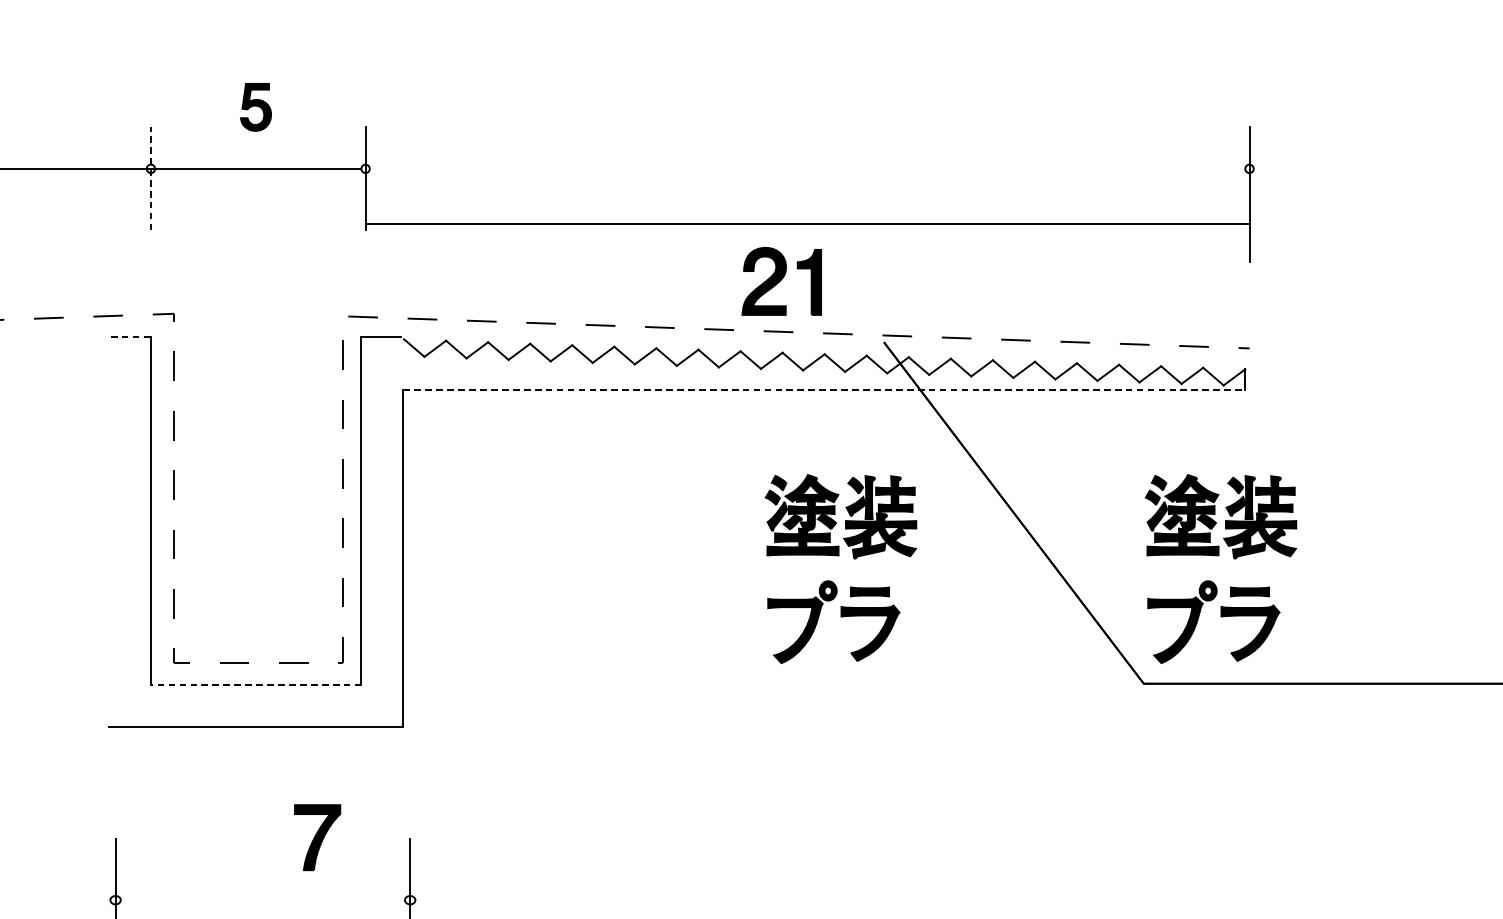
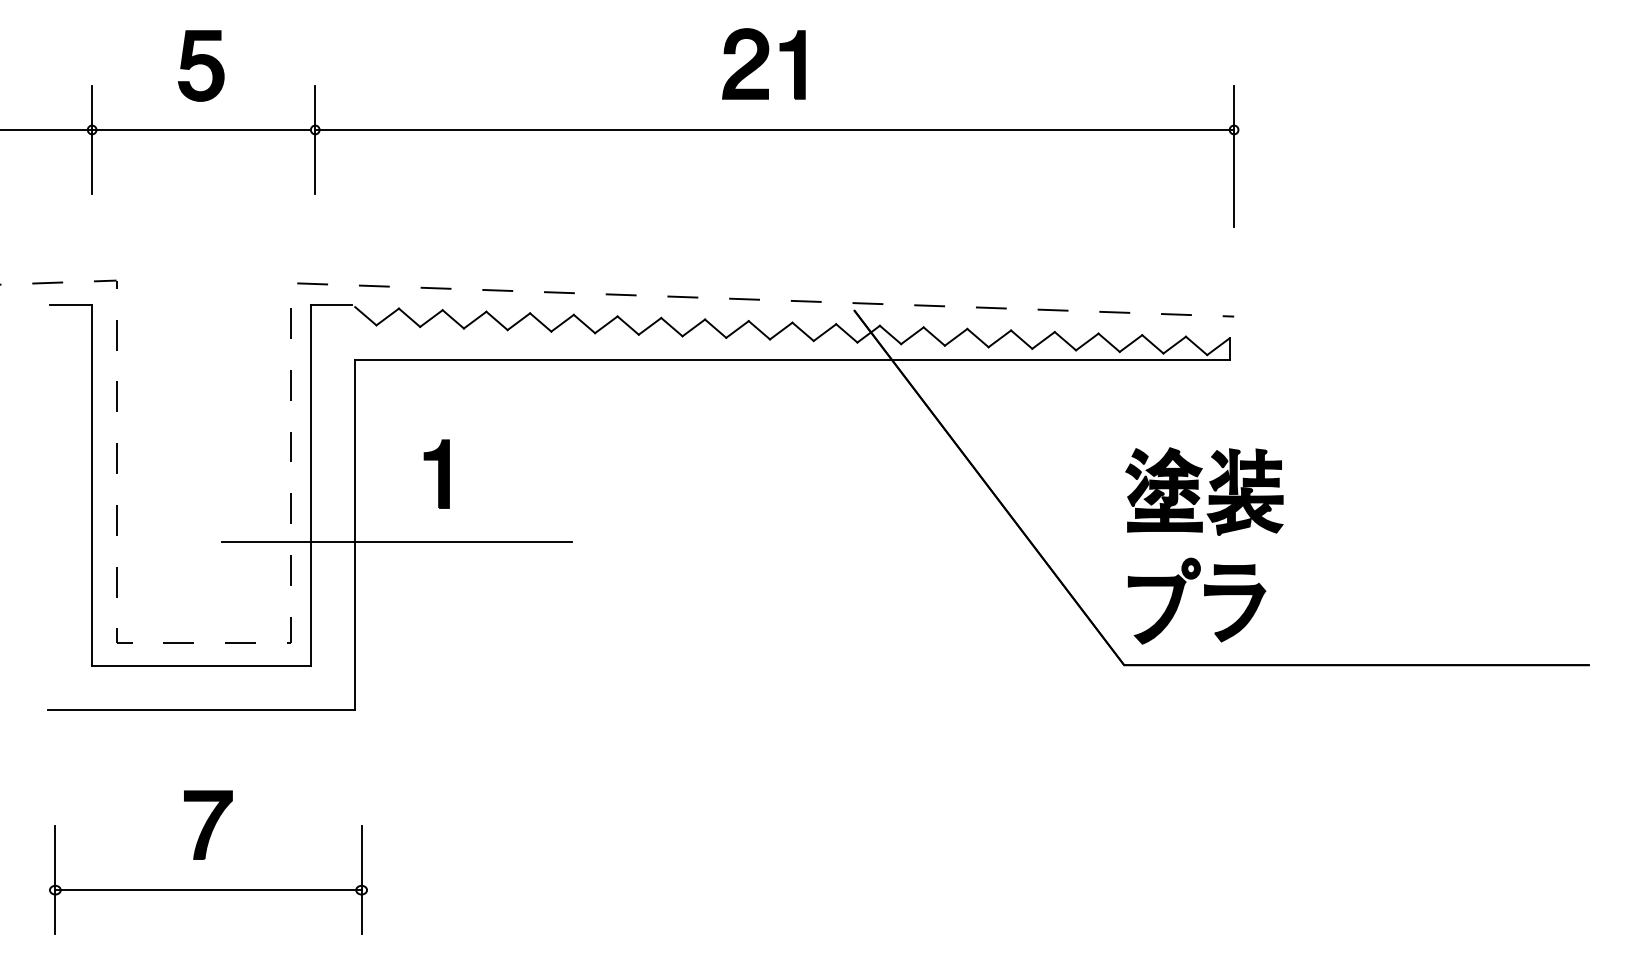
part: (256, 106) -> (201, 65), size x1.43
line: (151, 179) -> (92, 140), dashed -> solid
line: (807, 223) -> (774, 129), moved
part: (781, 280) -> (763, 63), moved
line: (131, 336) -> (71, 304), dashed -> solid
line: (824, 390) -> (792, 360), dashed -> solid
part: (482, 499) -> (436, 473), added
part: (839, 556) -> (807, 532), removed
line: (444, 564) -> (397, 541), added
line: (256, 685) -> (201, 666), dashed -> solid
part: (317, 837) -> (208, 824), moved
line: (262, 900) -> (208, 890), added

